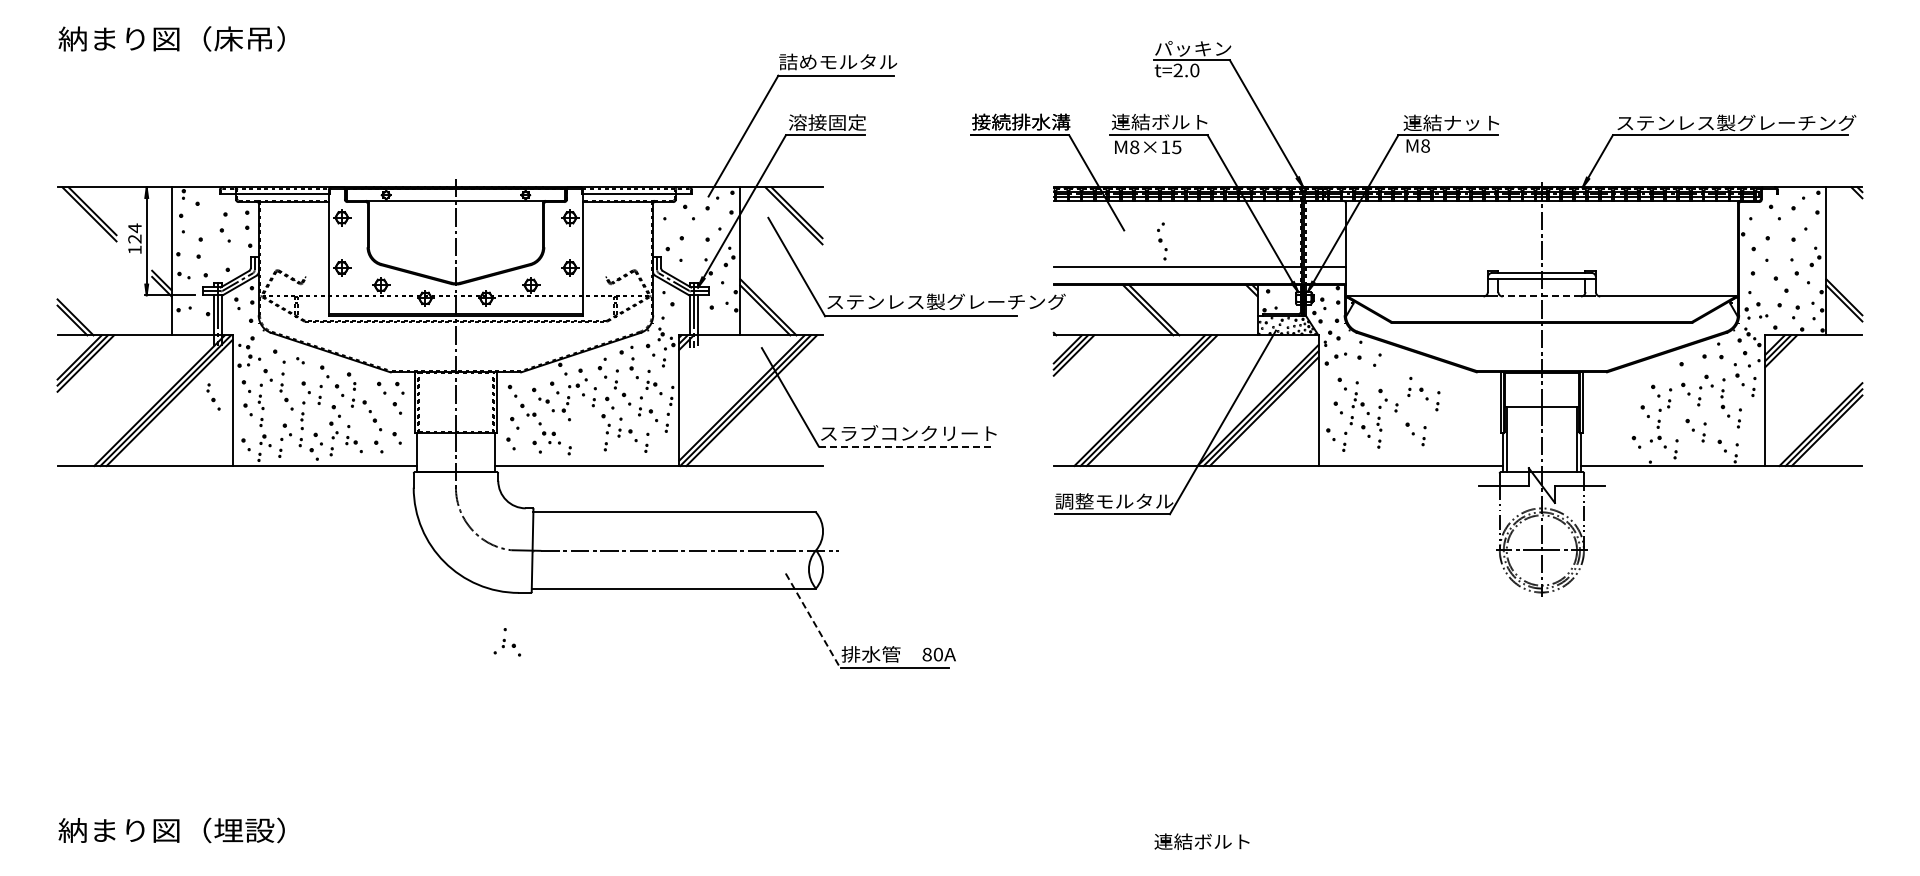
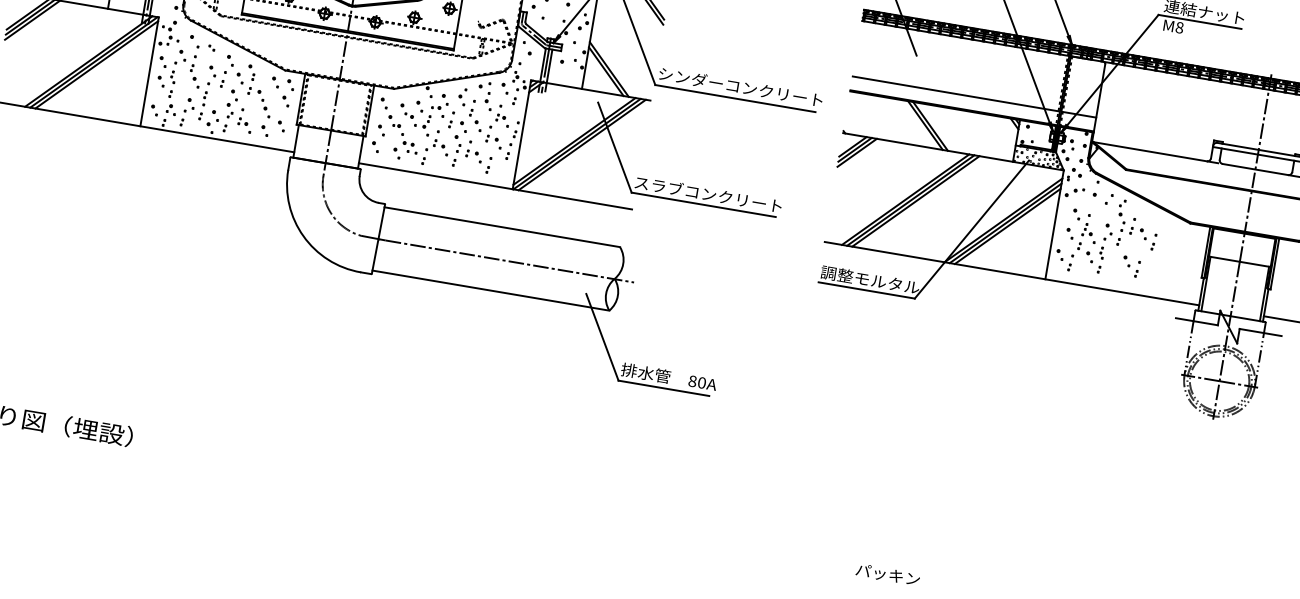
part: (1162, 241) -> (1122, 215), moved
line: (1541, 296) -> (1255, 169), dashed -> solid
text: (946, 301) -> (758, 89), ステンレス製グレーチング -> シンダーコンクリート
part: (213, 396) -> (134, 65), removed
line: (905, 446) -> (703, 204), dashed -> solid
line: (813, 621) -> (602, 337), dashed -> solid
part: (506, 642) -> (437, 142), moved
text: (1201, 841) -> (894, 575), 連結ボルト -> パッキン

